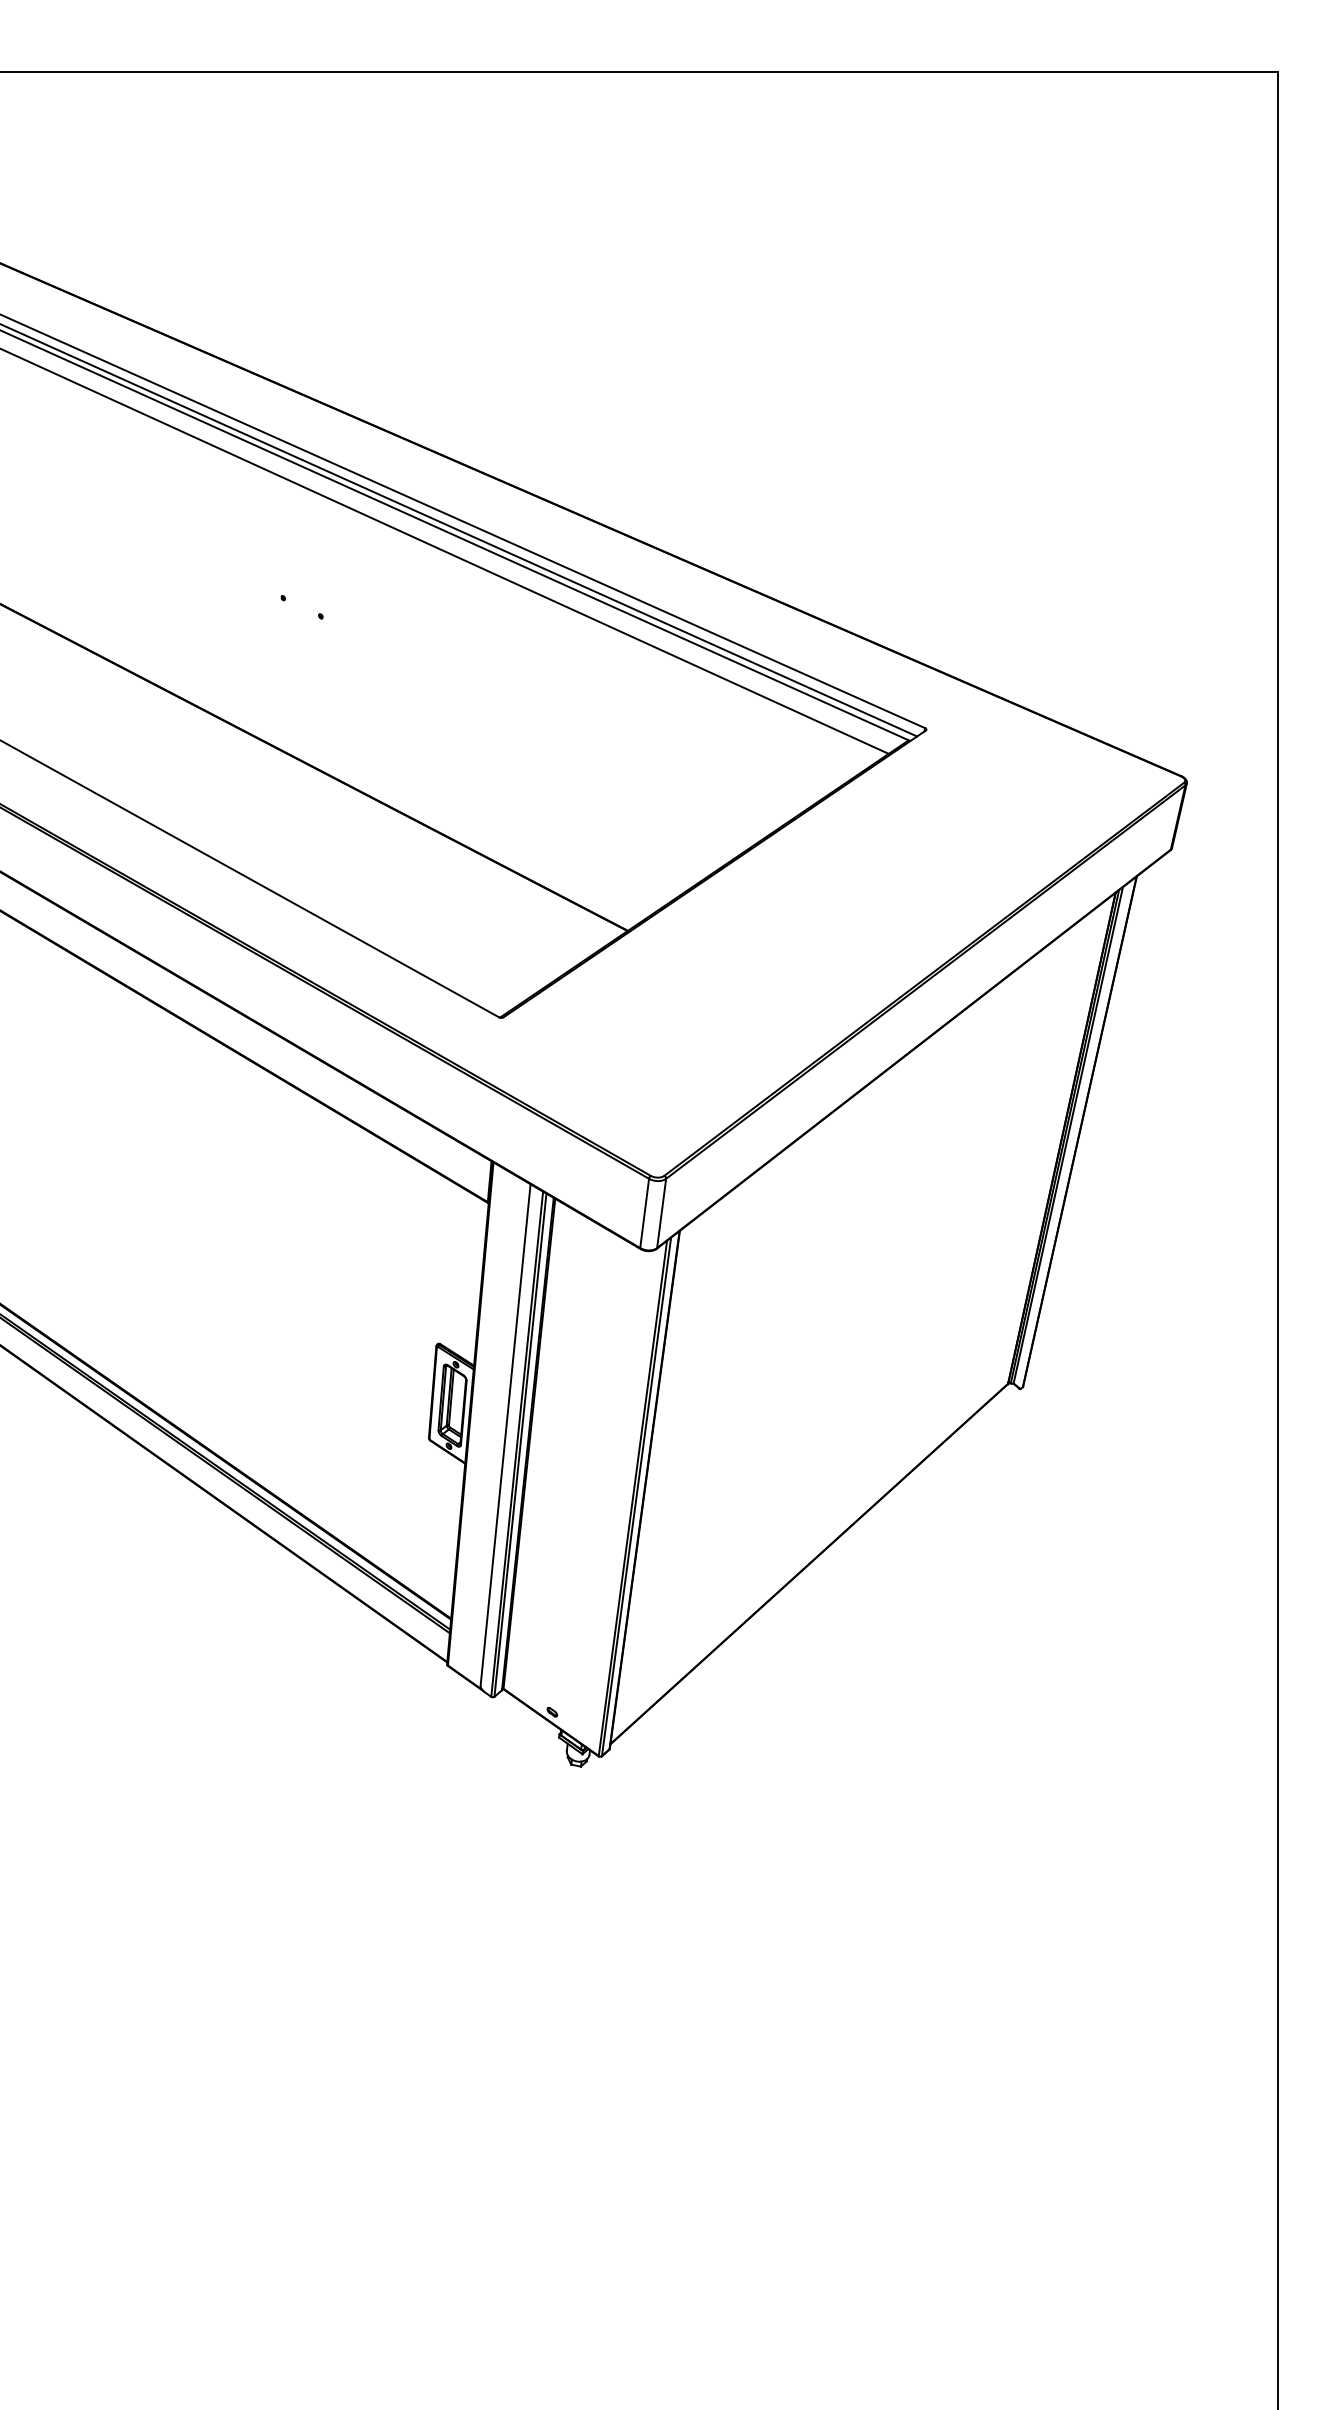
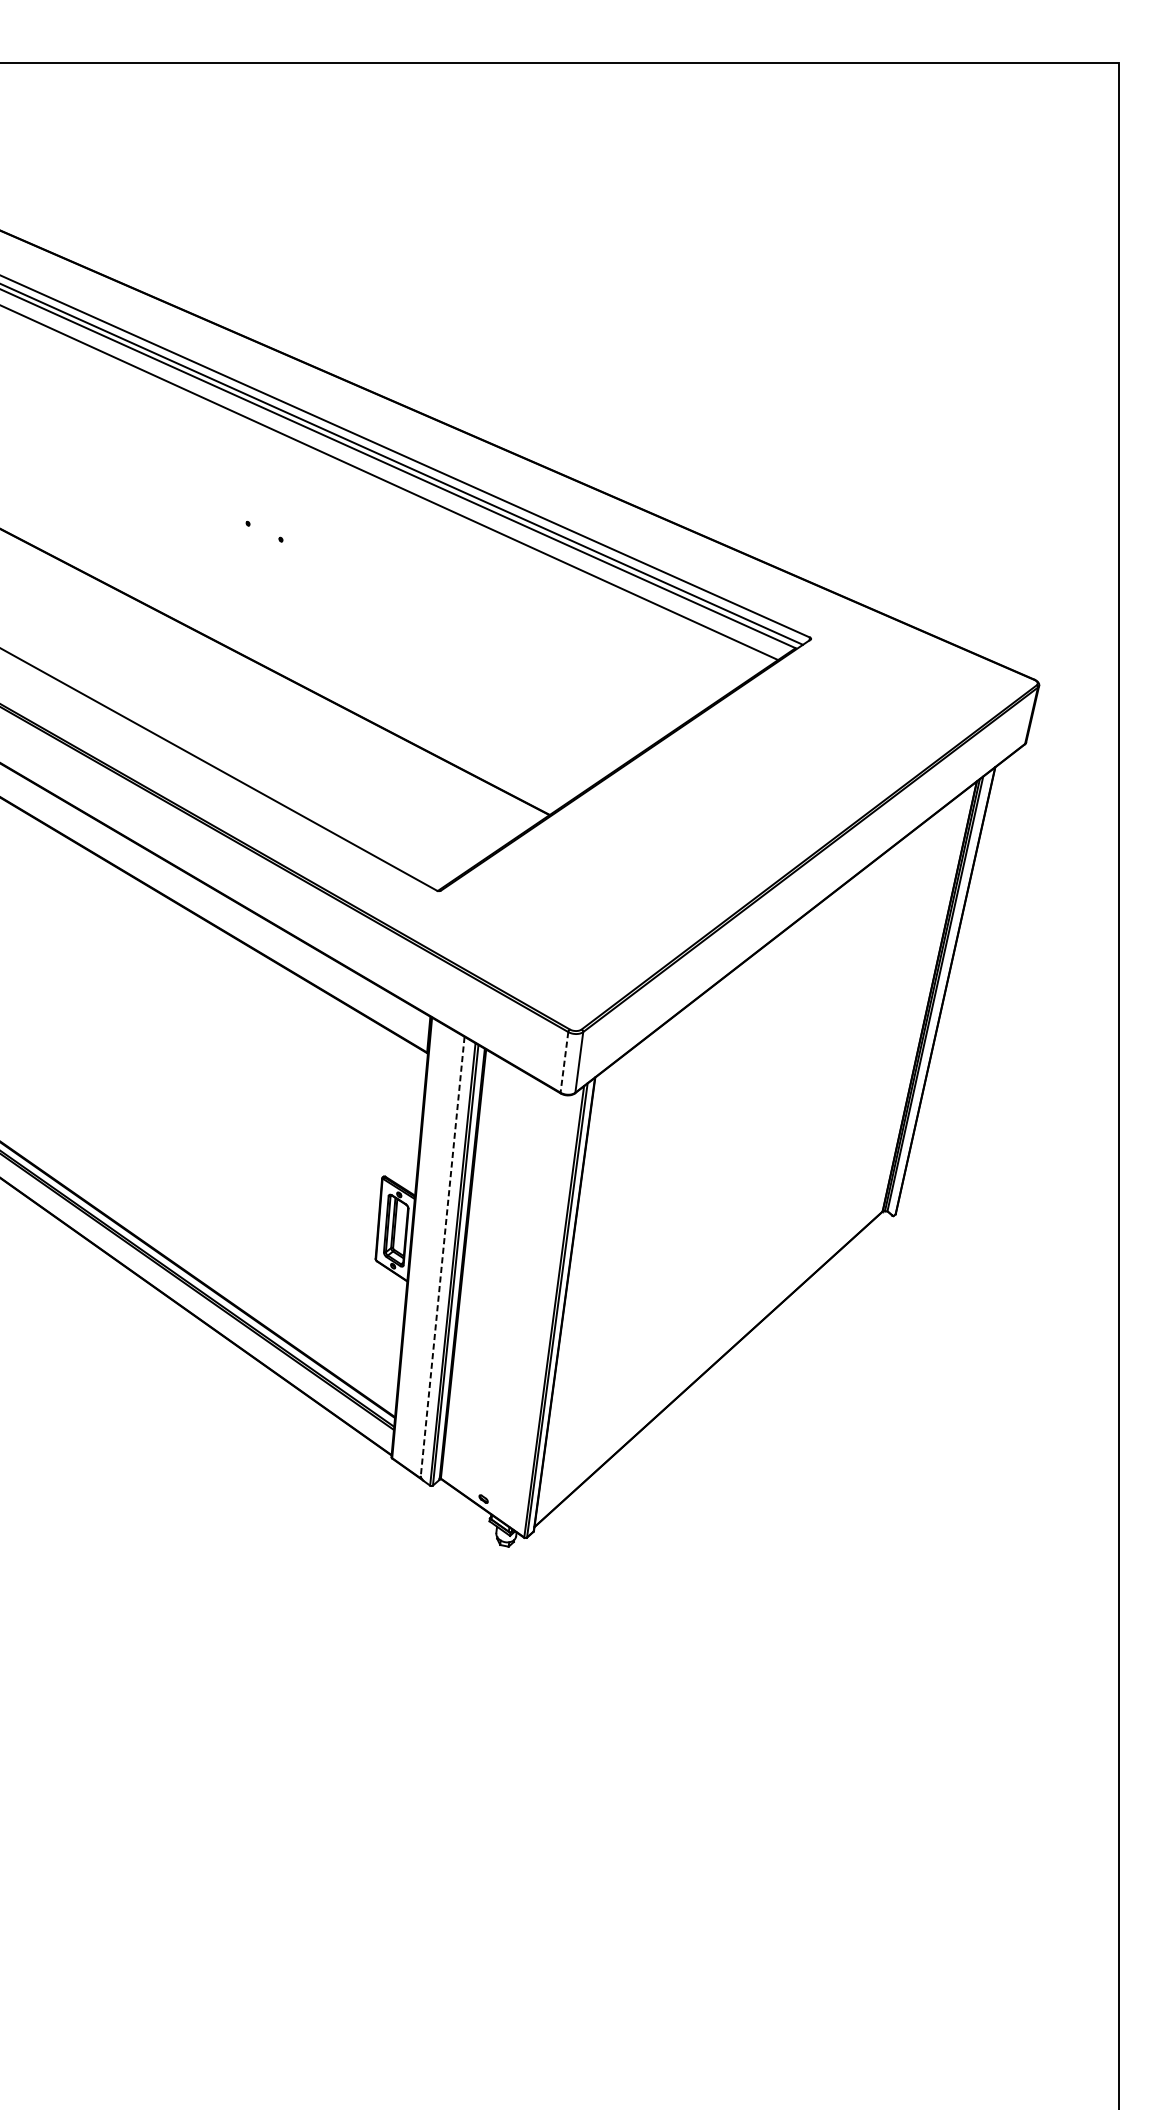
line: (644, 1213) -> (564, 1062), solid -> dashed
line: (505, 1434) -> (442, 1255), solid -> dashed

